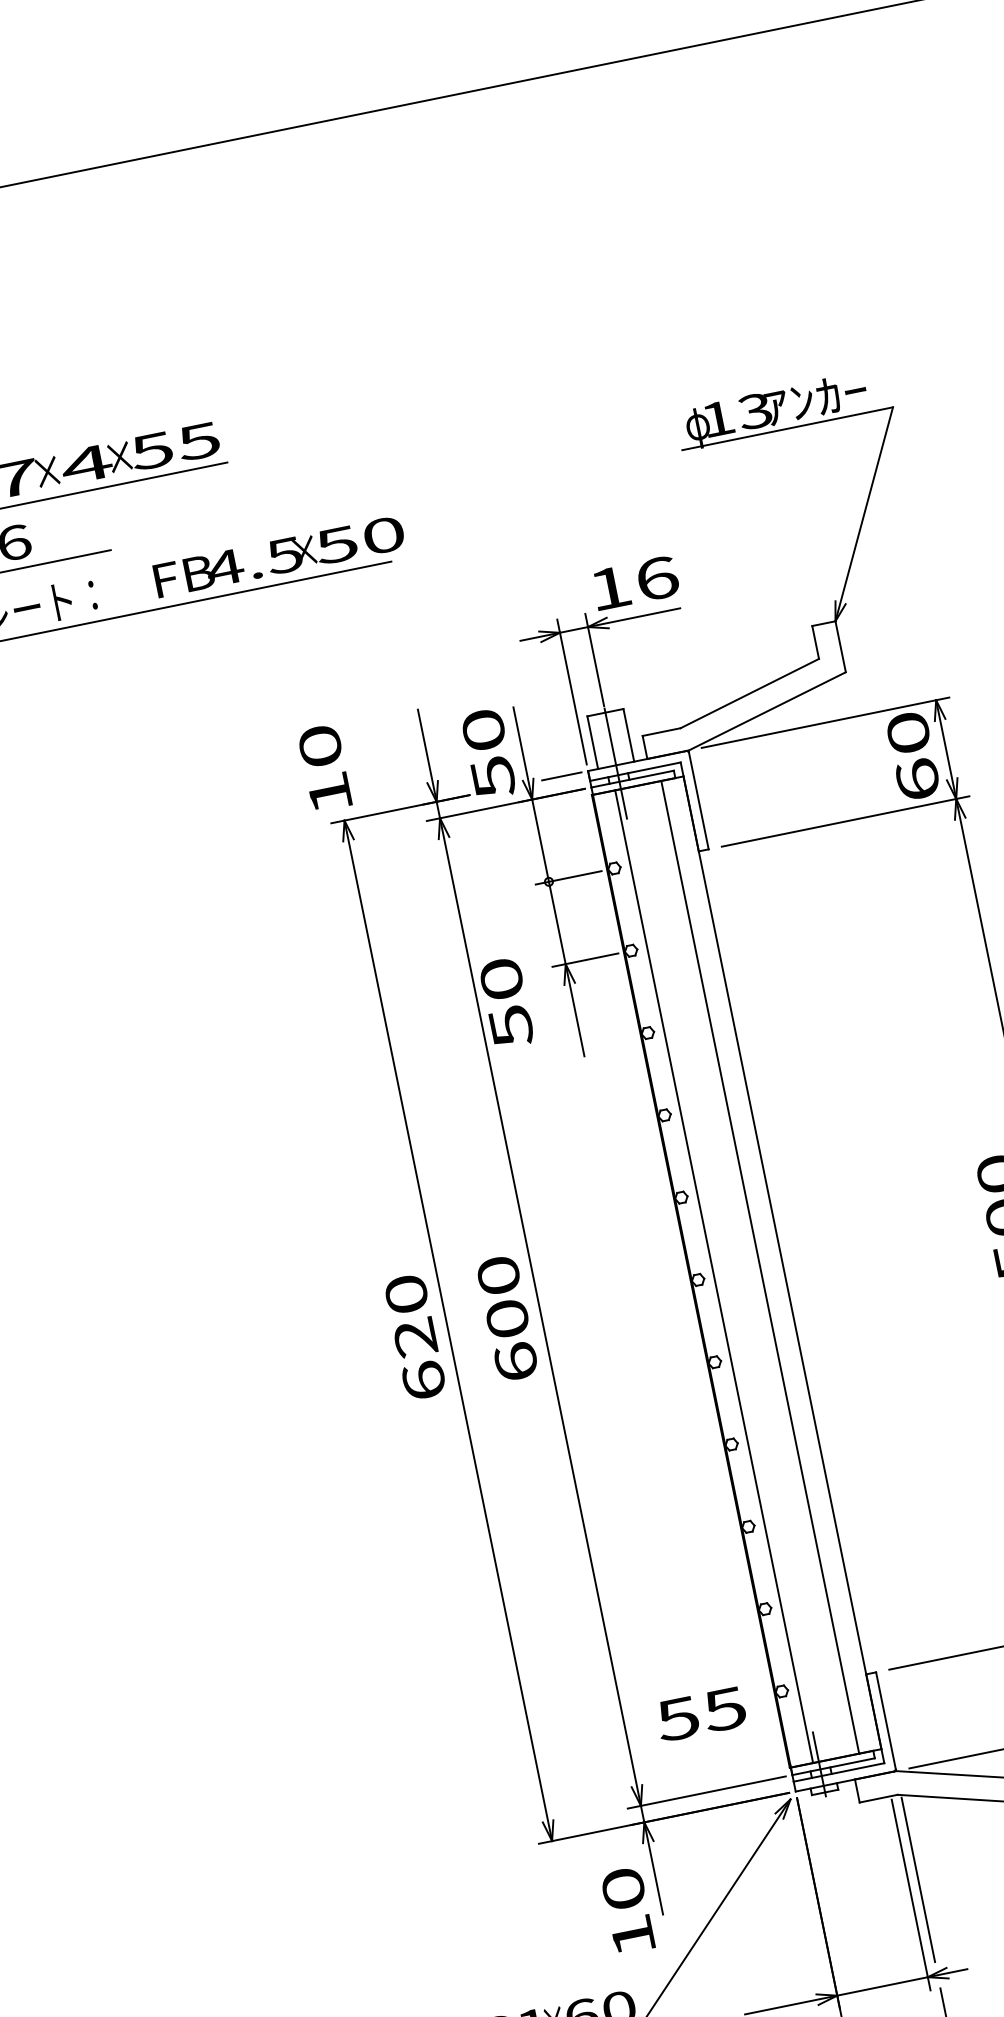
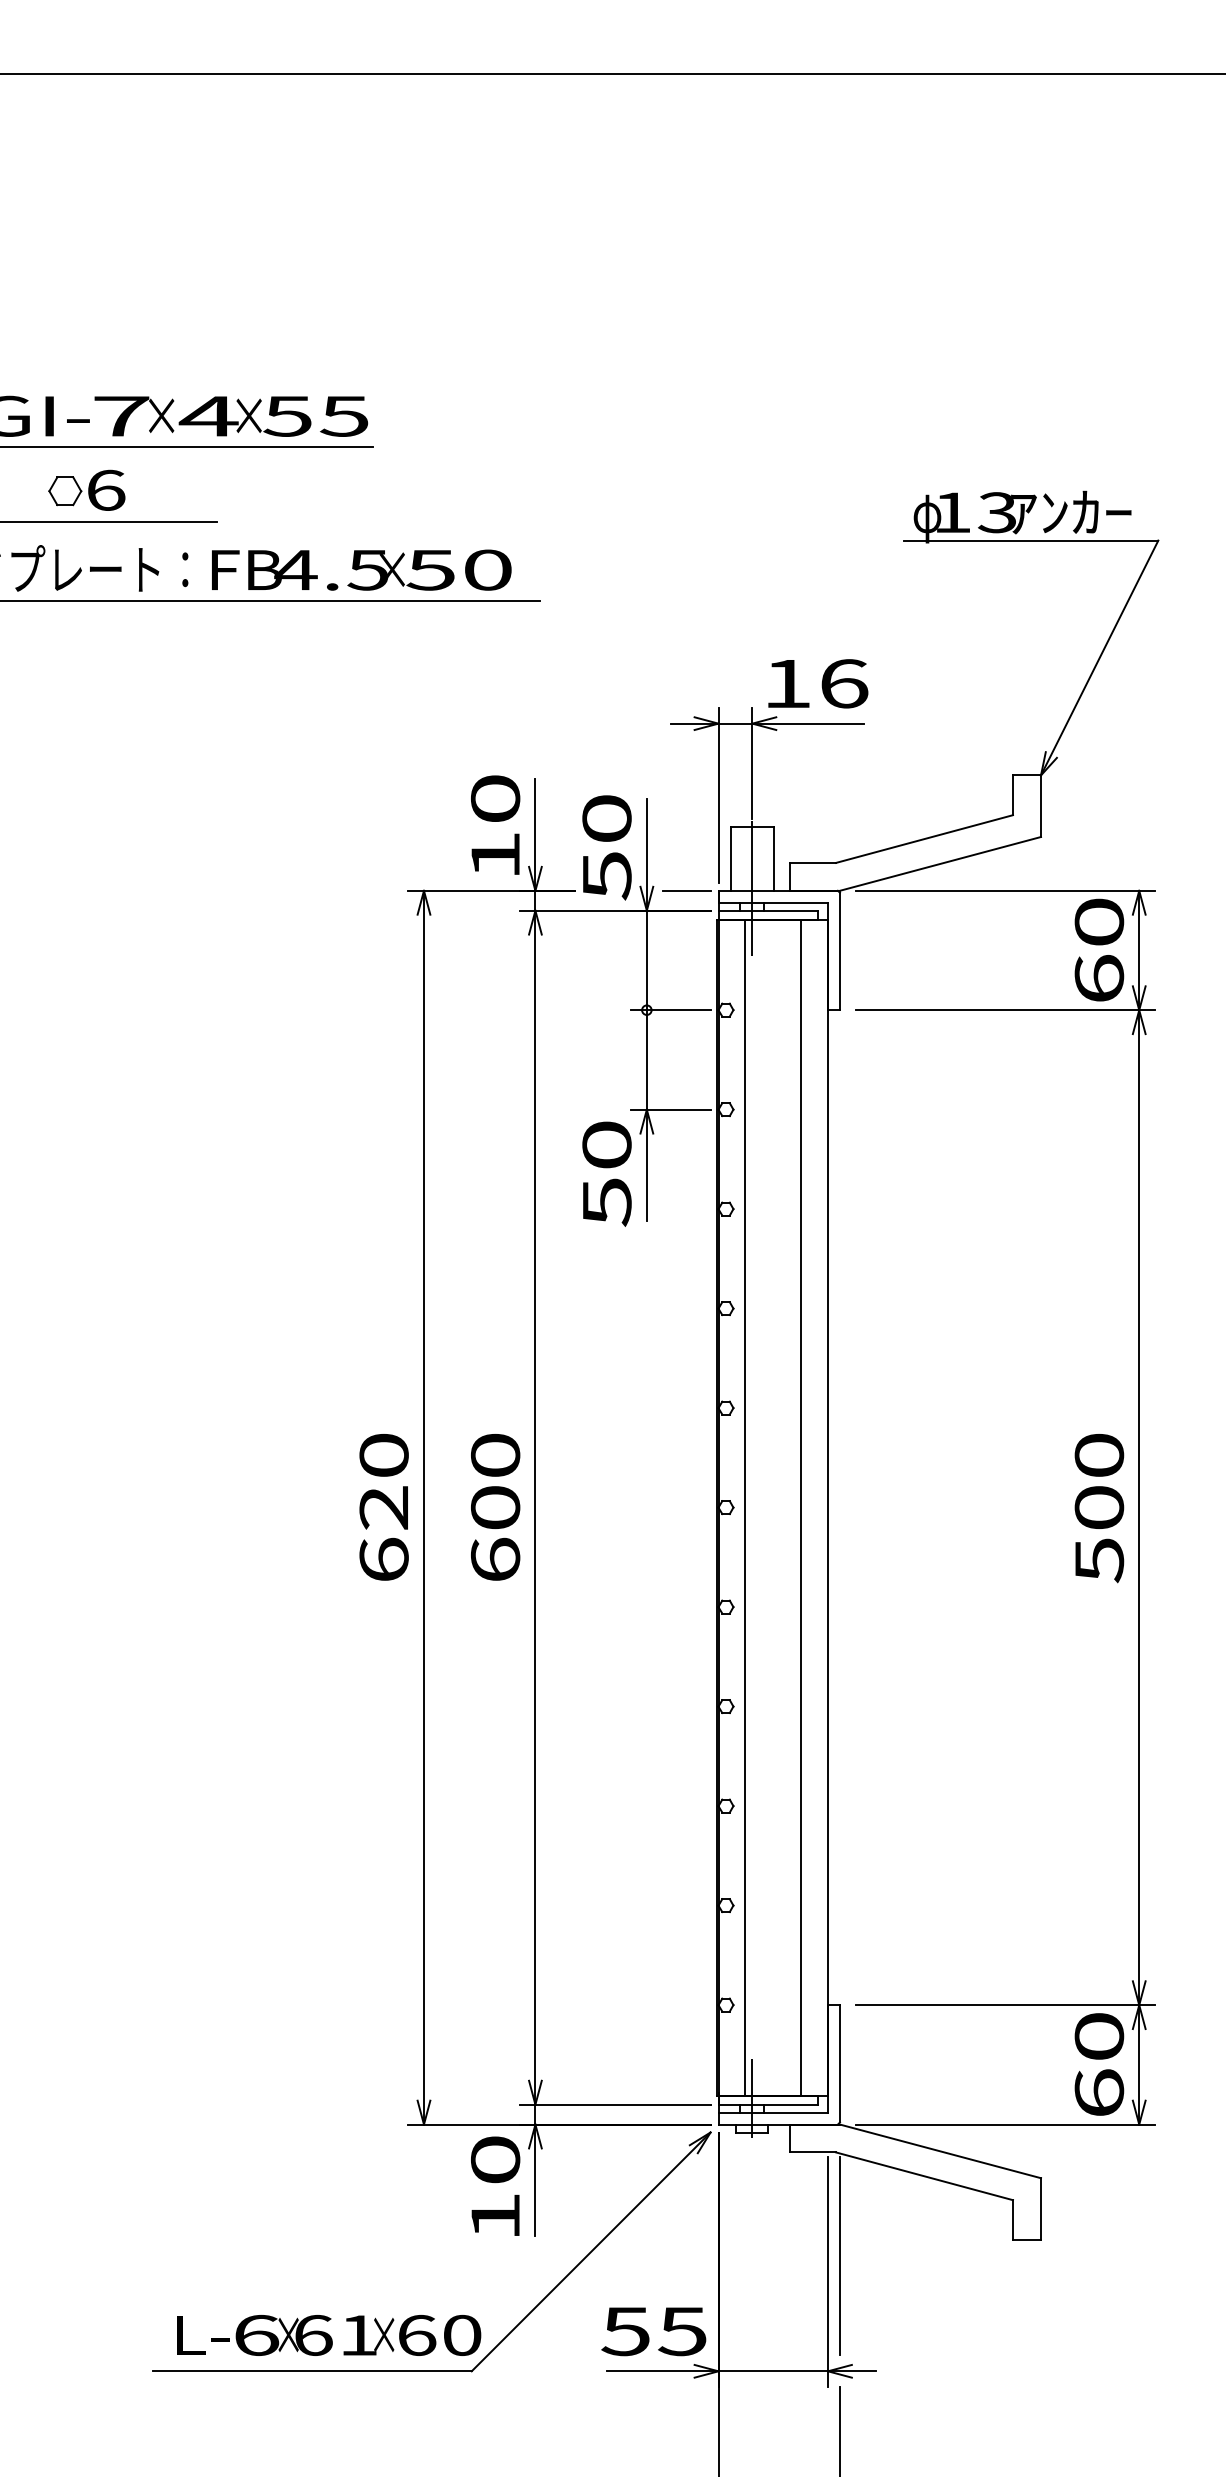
text: (279, 556) -> (361, 569), moved
text: (324, 767) -> (495, 824), moved
text: (506, 1002) -> (606, 1173), moved
text: (700, 1714) -> (653, 2331), moved
text: (627, 1910) -> (495, 2185), moved

